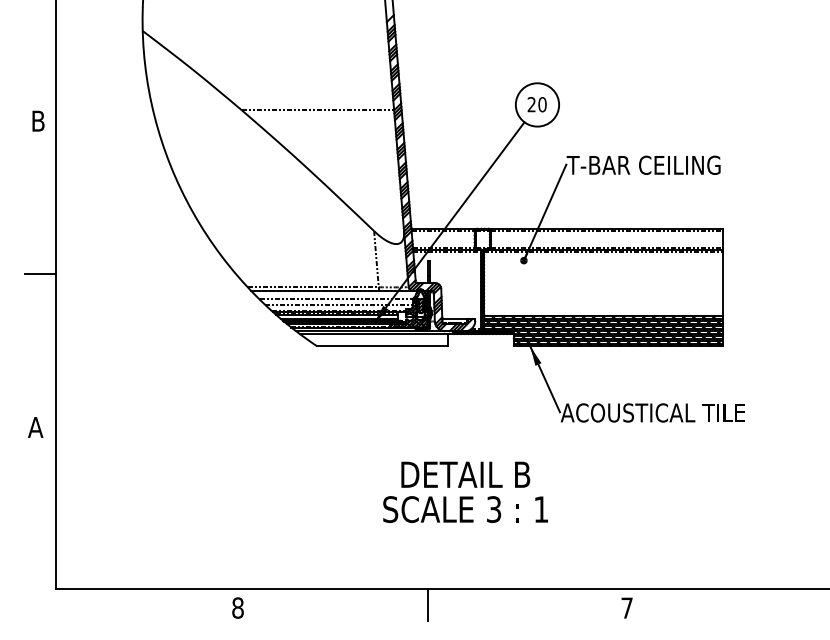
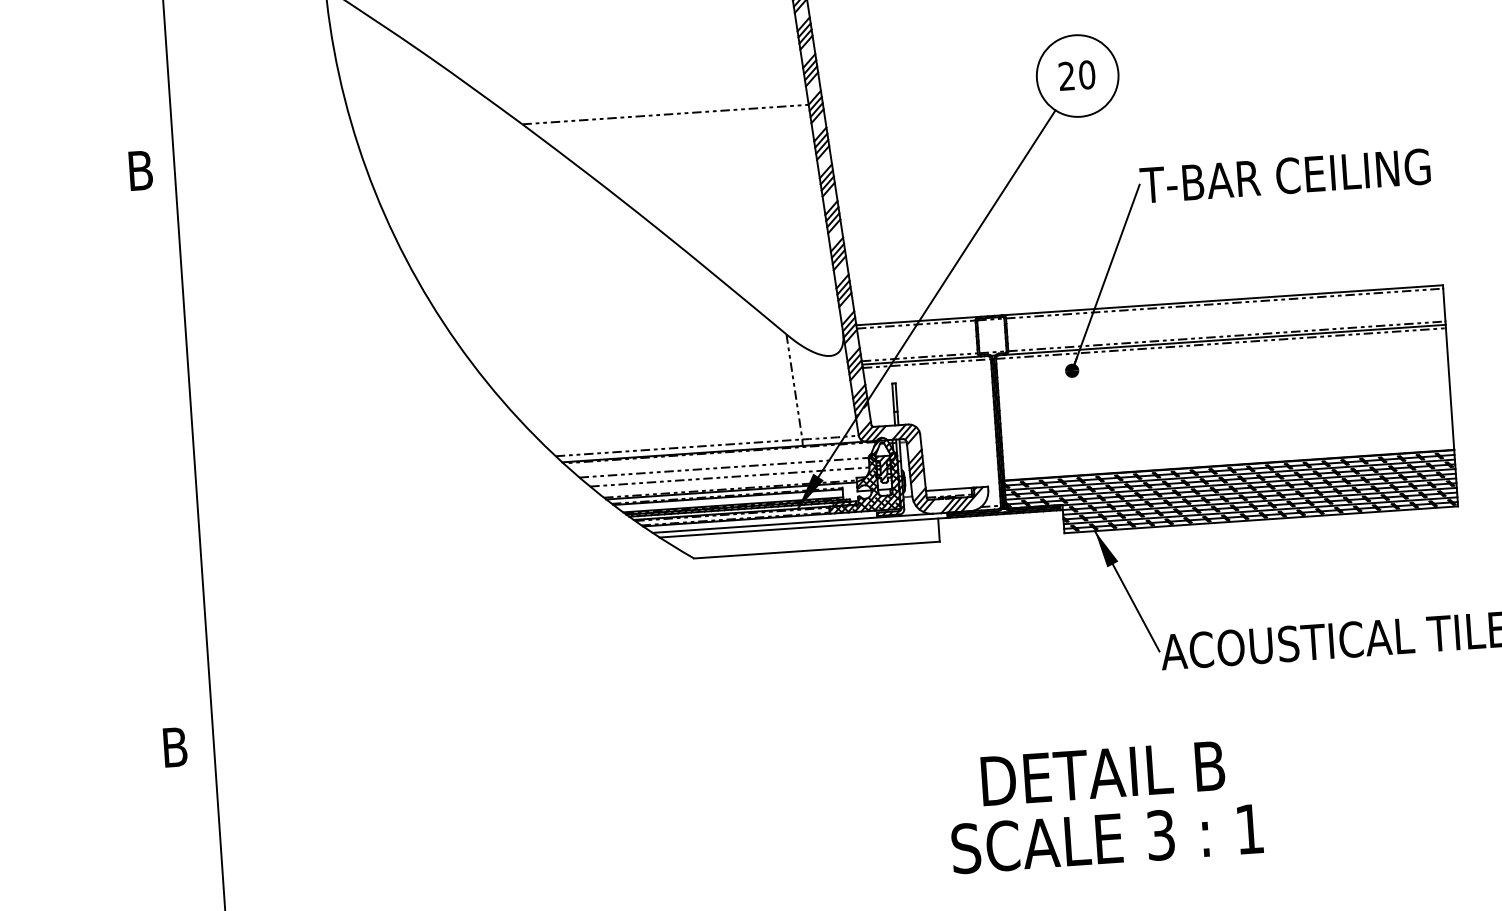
line: (40, 273) -> (164, 456), removed
text: (35, 427) -> (174, 747), A -> B
text: (465, 491) -> (1104, 804), moved

